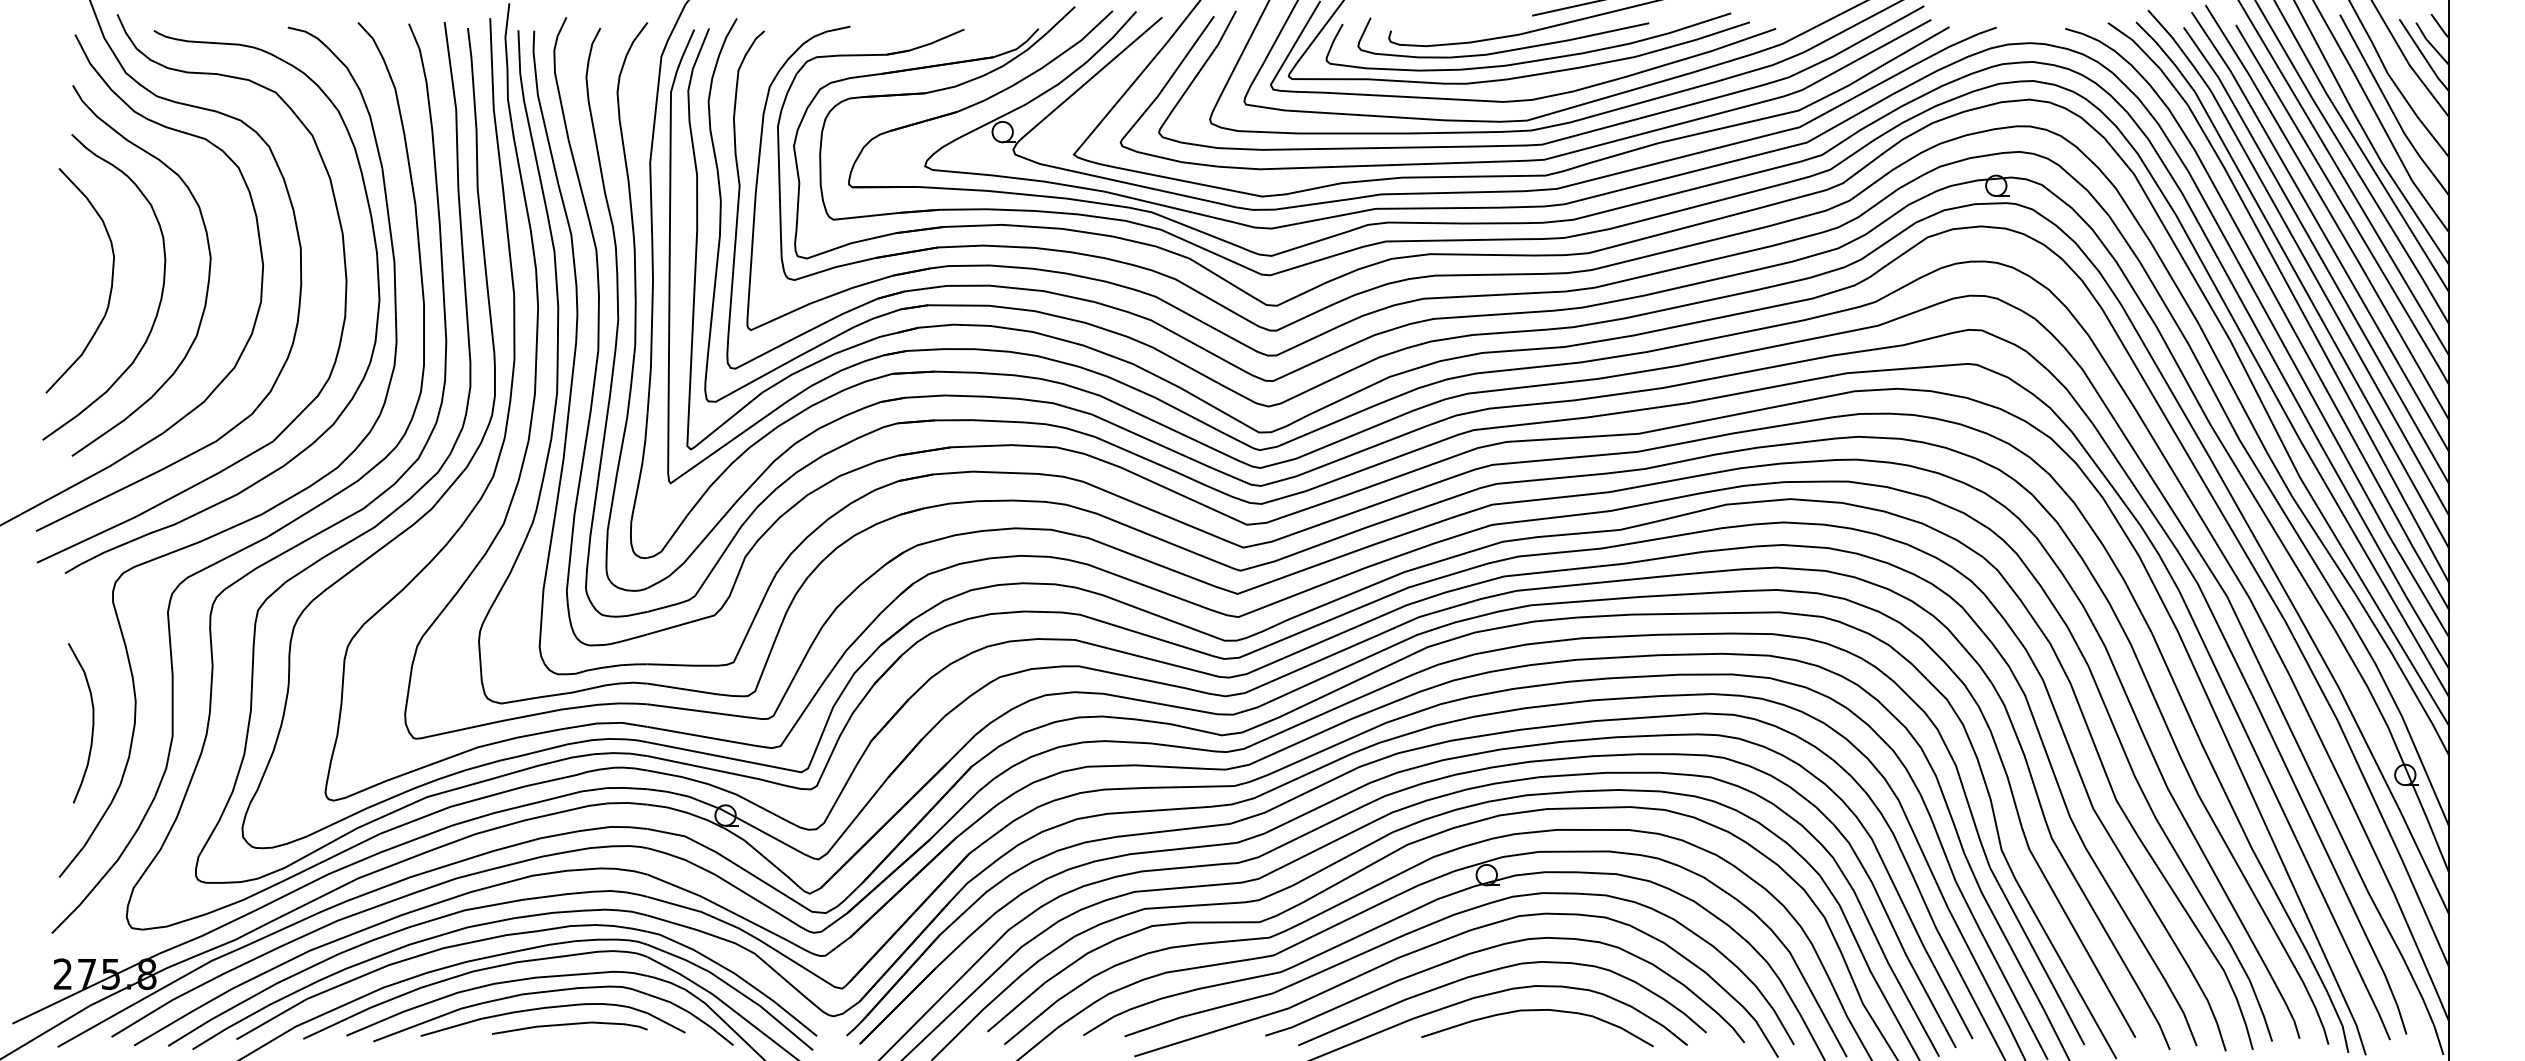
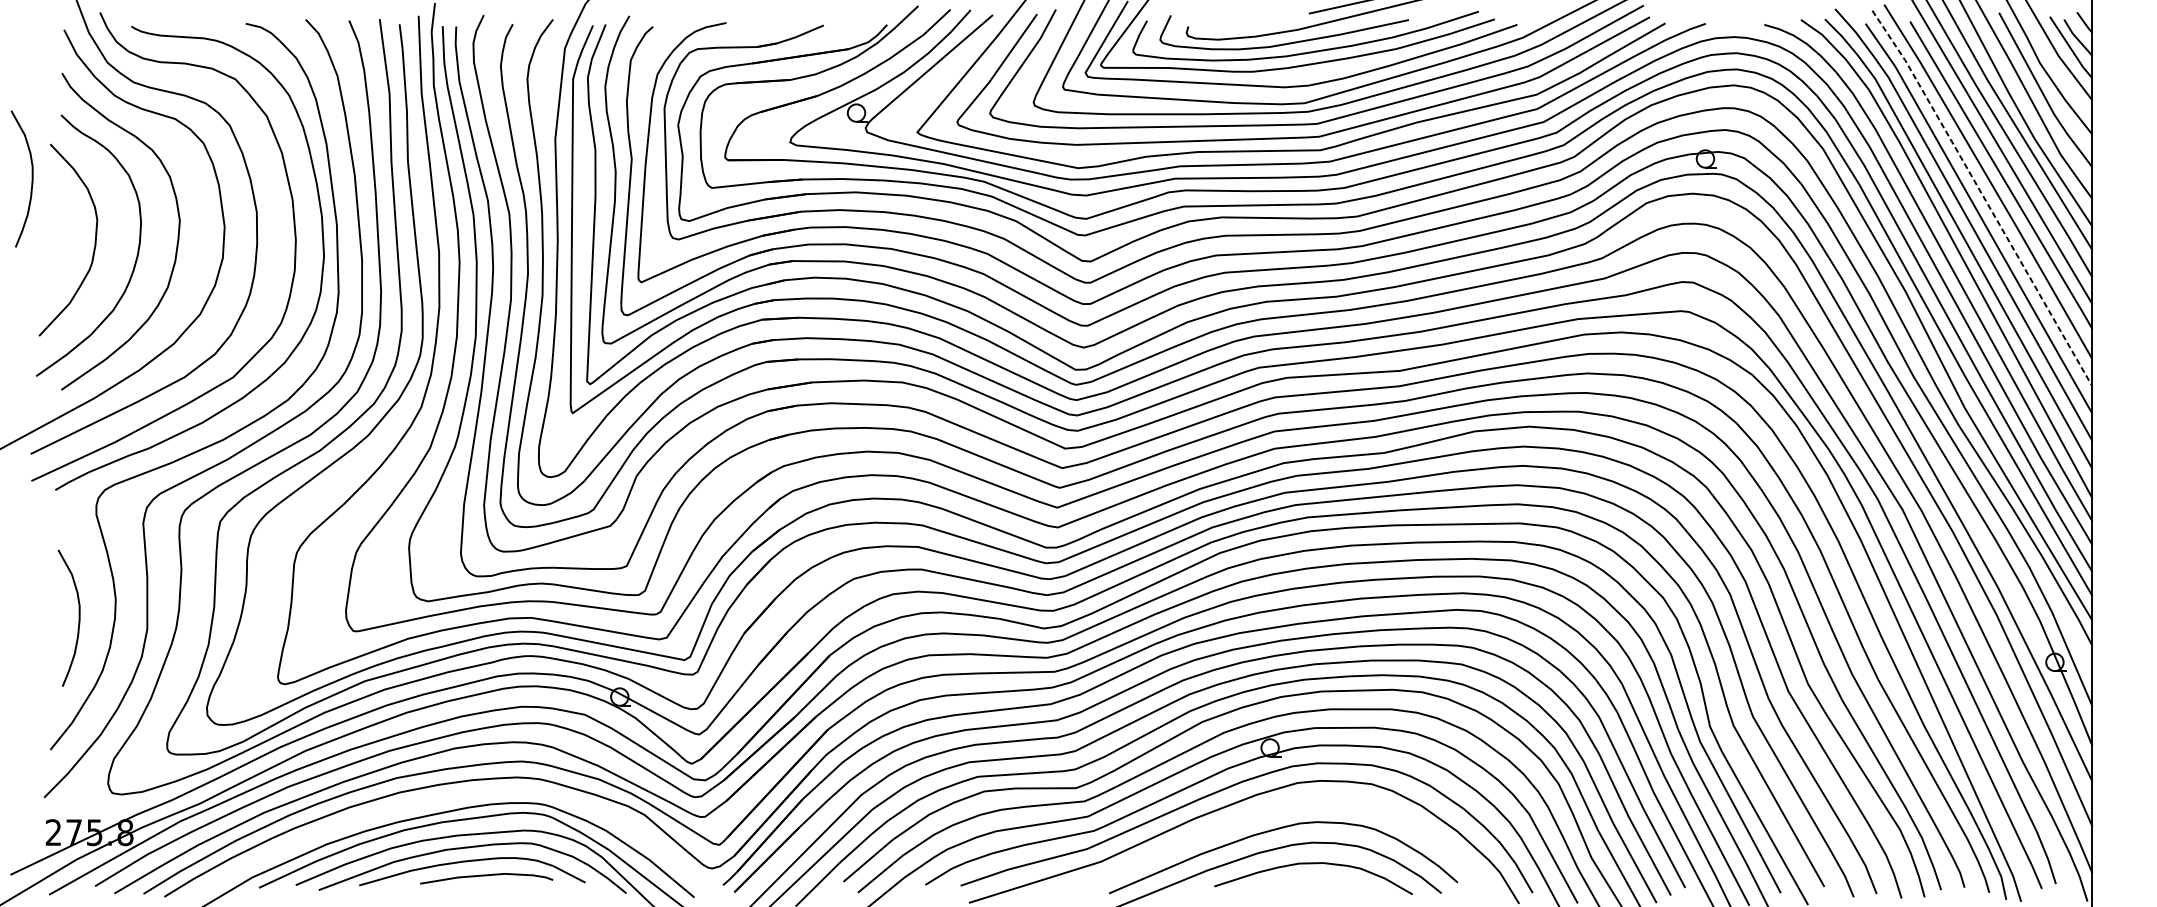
curve: (37, 209) -> (31, 179), added
line: (2322, 230) -> (1984, 197), solid -> dashed
part: (521, 934) -> (445, 798), removed
curve: (1496, 947) -> (1278, 809), removed

